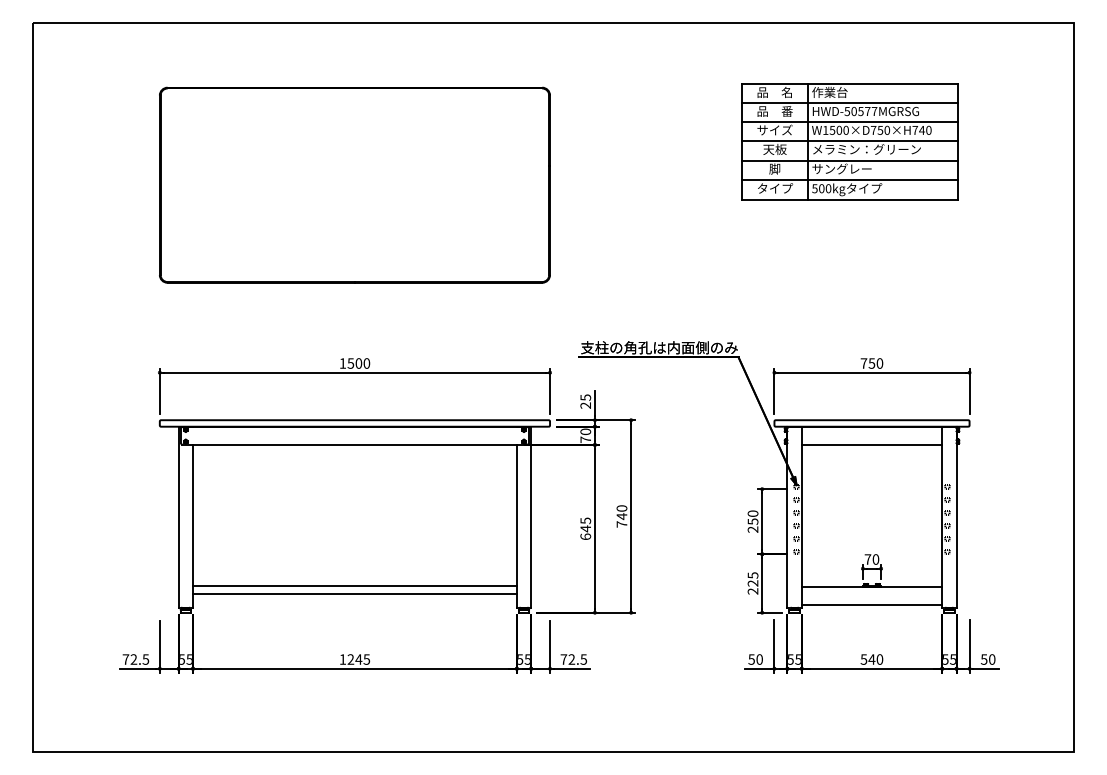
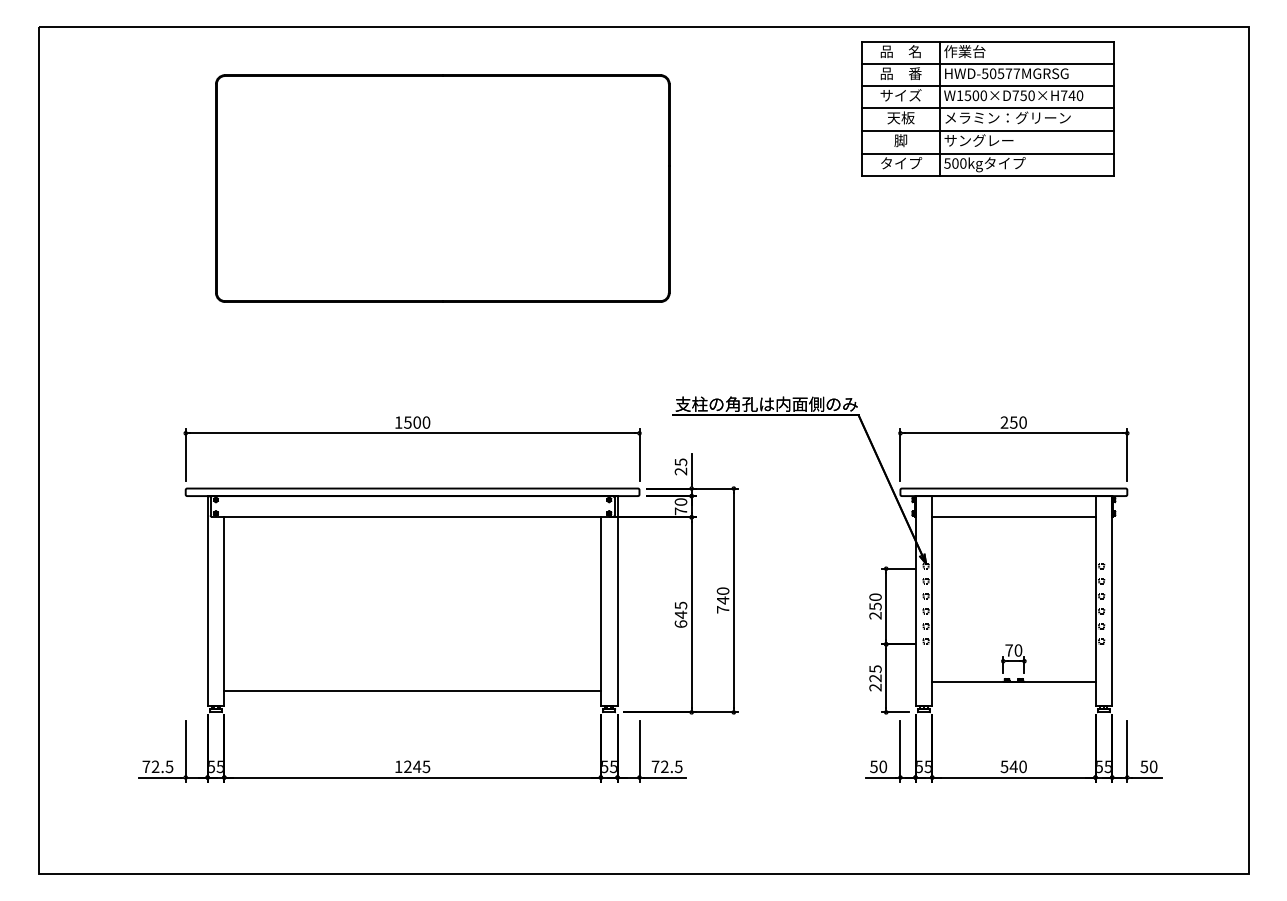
part: (849, 141) -> (987, 108), moved
part: (354, 184) -> (442, 187), moved
text: (863, 363) -> (1003, 422), 750 -> 250
line: (354, 586) -> (412, 681), removed
line: (871, 604) -> (1013, 702), removed

